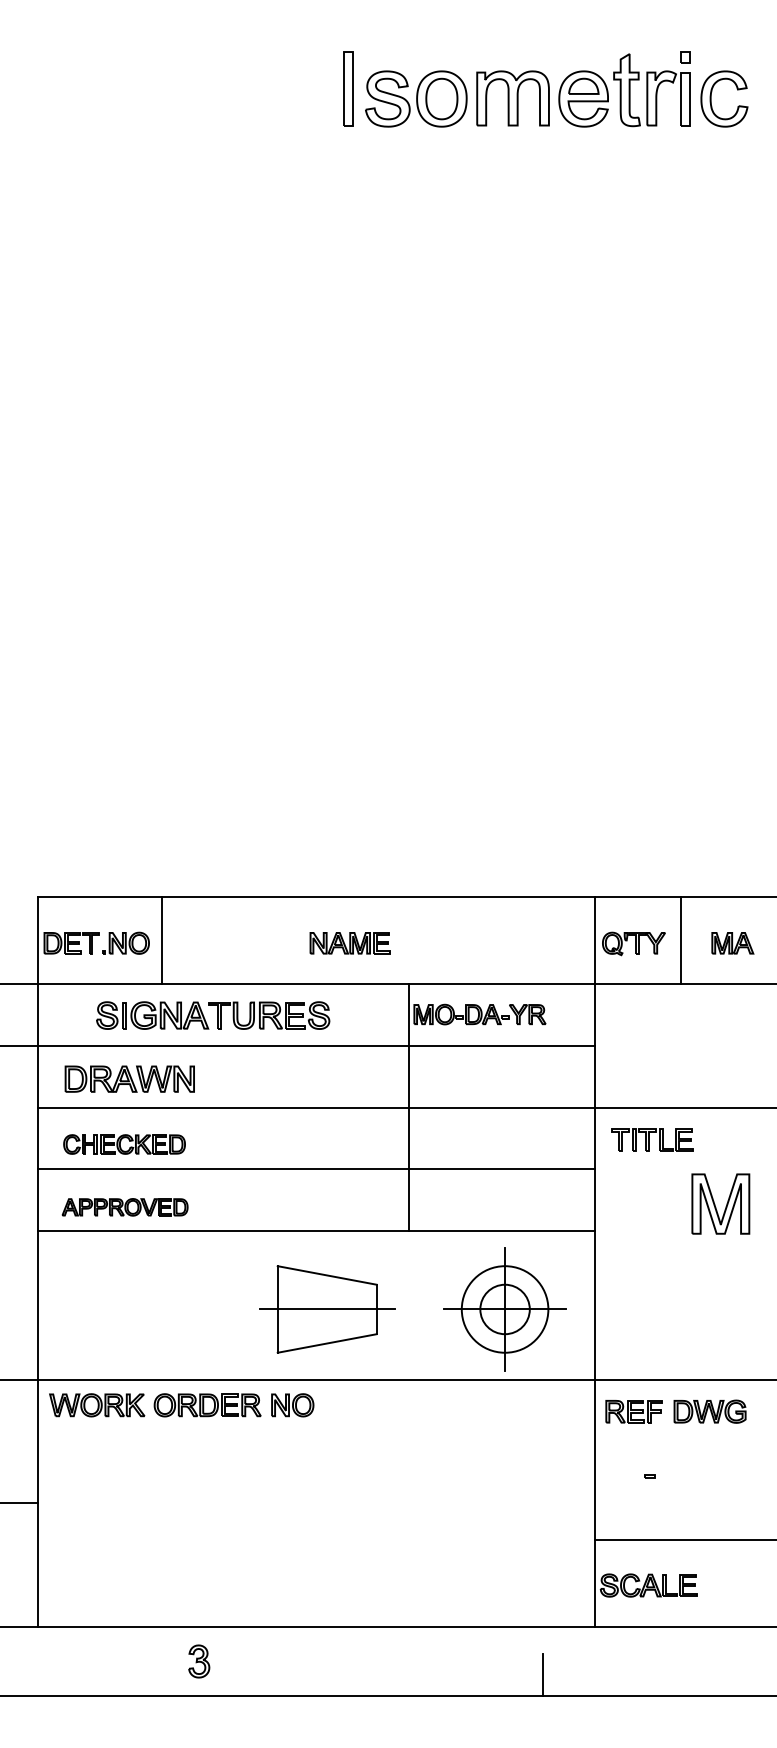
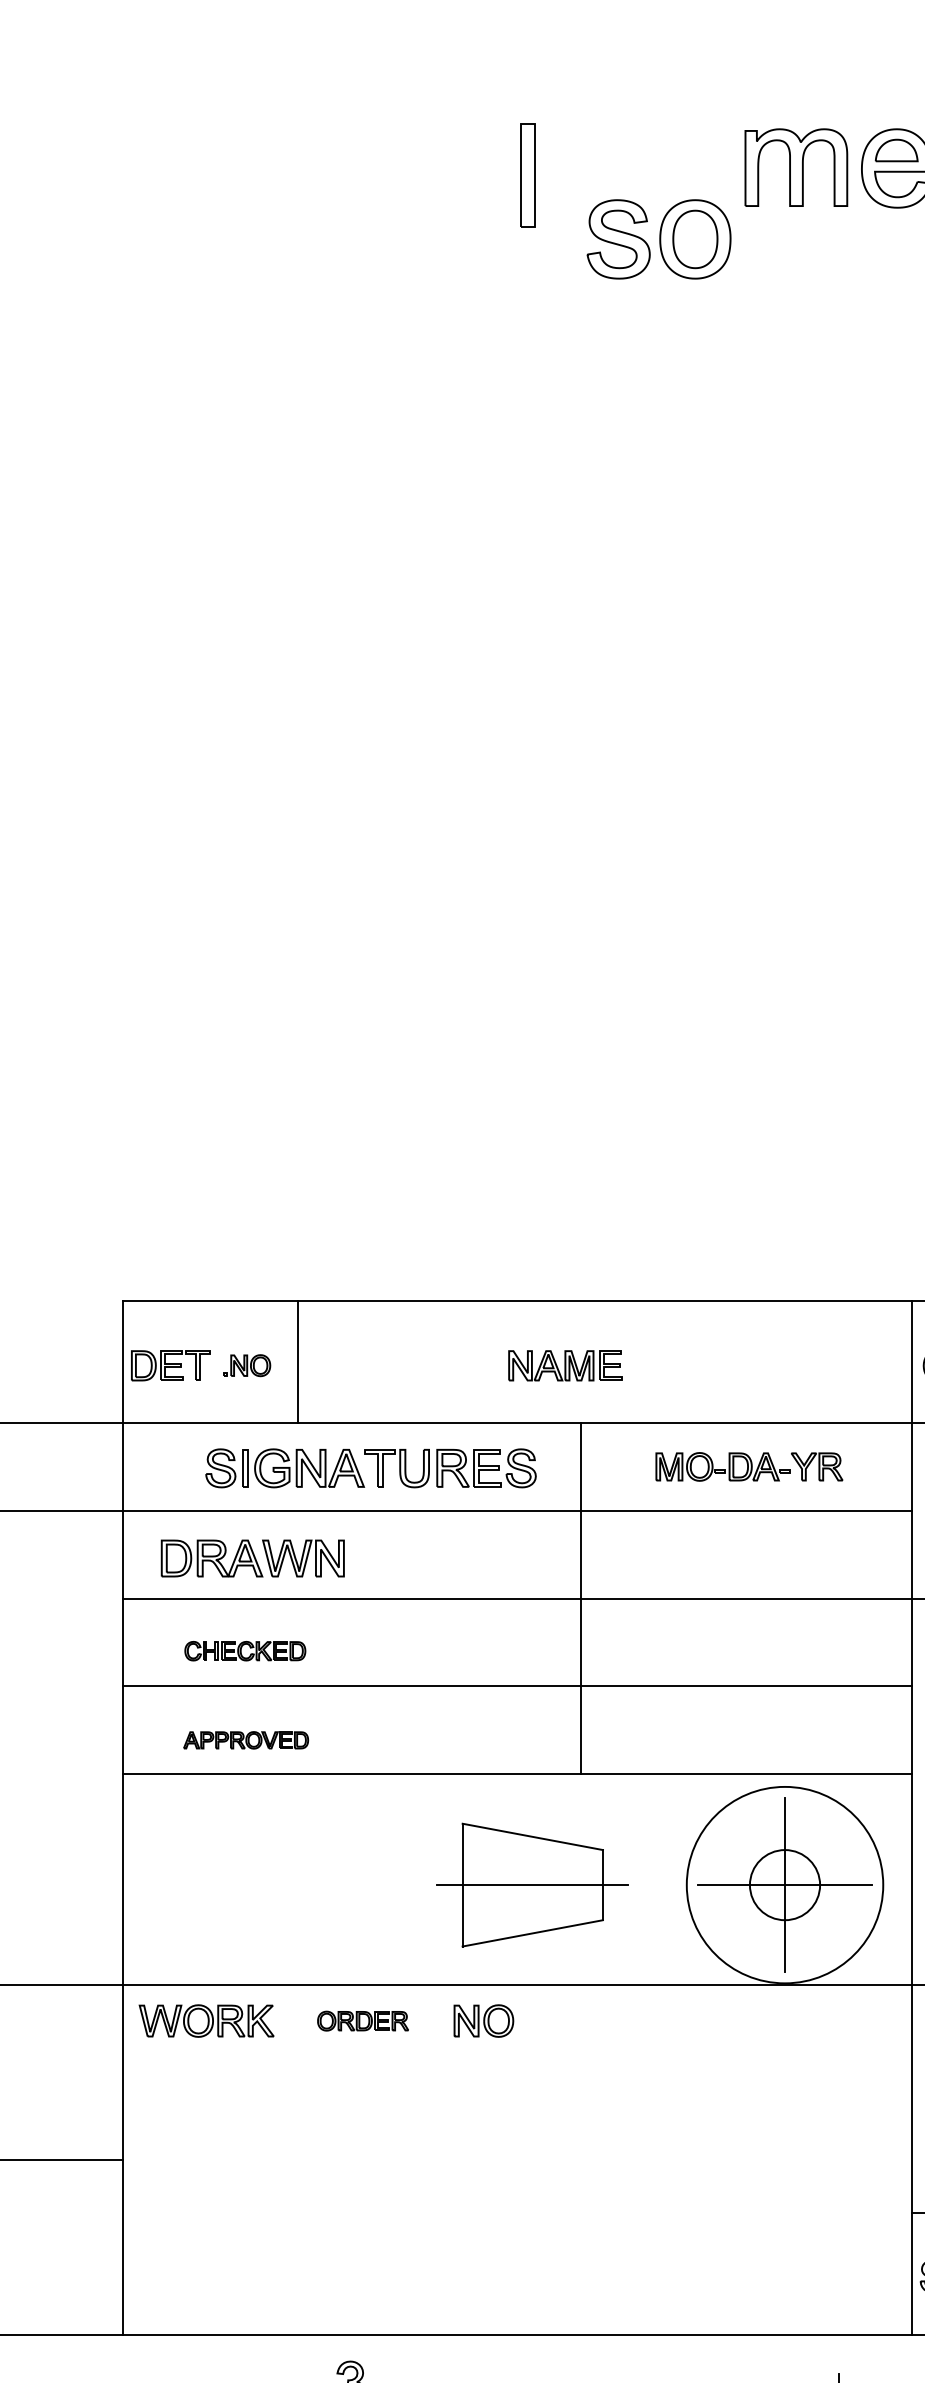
part: (348, 88) -> (527, 174), moved
part: (416, 98) -> (659, 238), moved
part: (125, 942) -> (246, 1364), size x0.7
line: (409, 1107) -> (581, 1598), moved
part: (124, 1144) -> (245, 1651), size x0.7
part: (124, 1207) -> (245, 1740), size x0.7
circle: (504, 1309) -> (784, 1885), size x1.6
part: (207, 1405) -> (362, 2021), size x0.6

